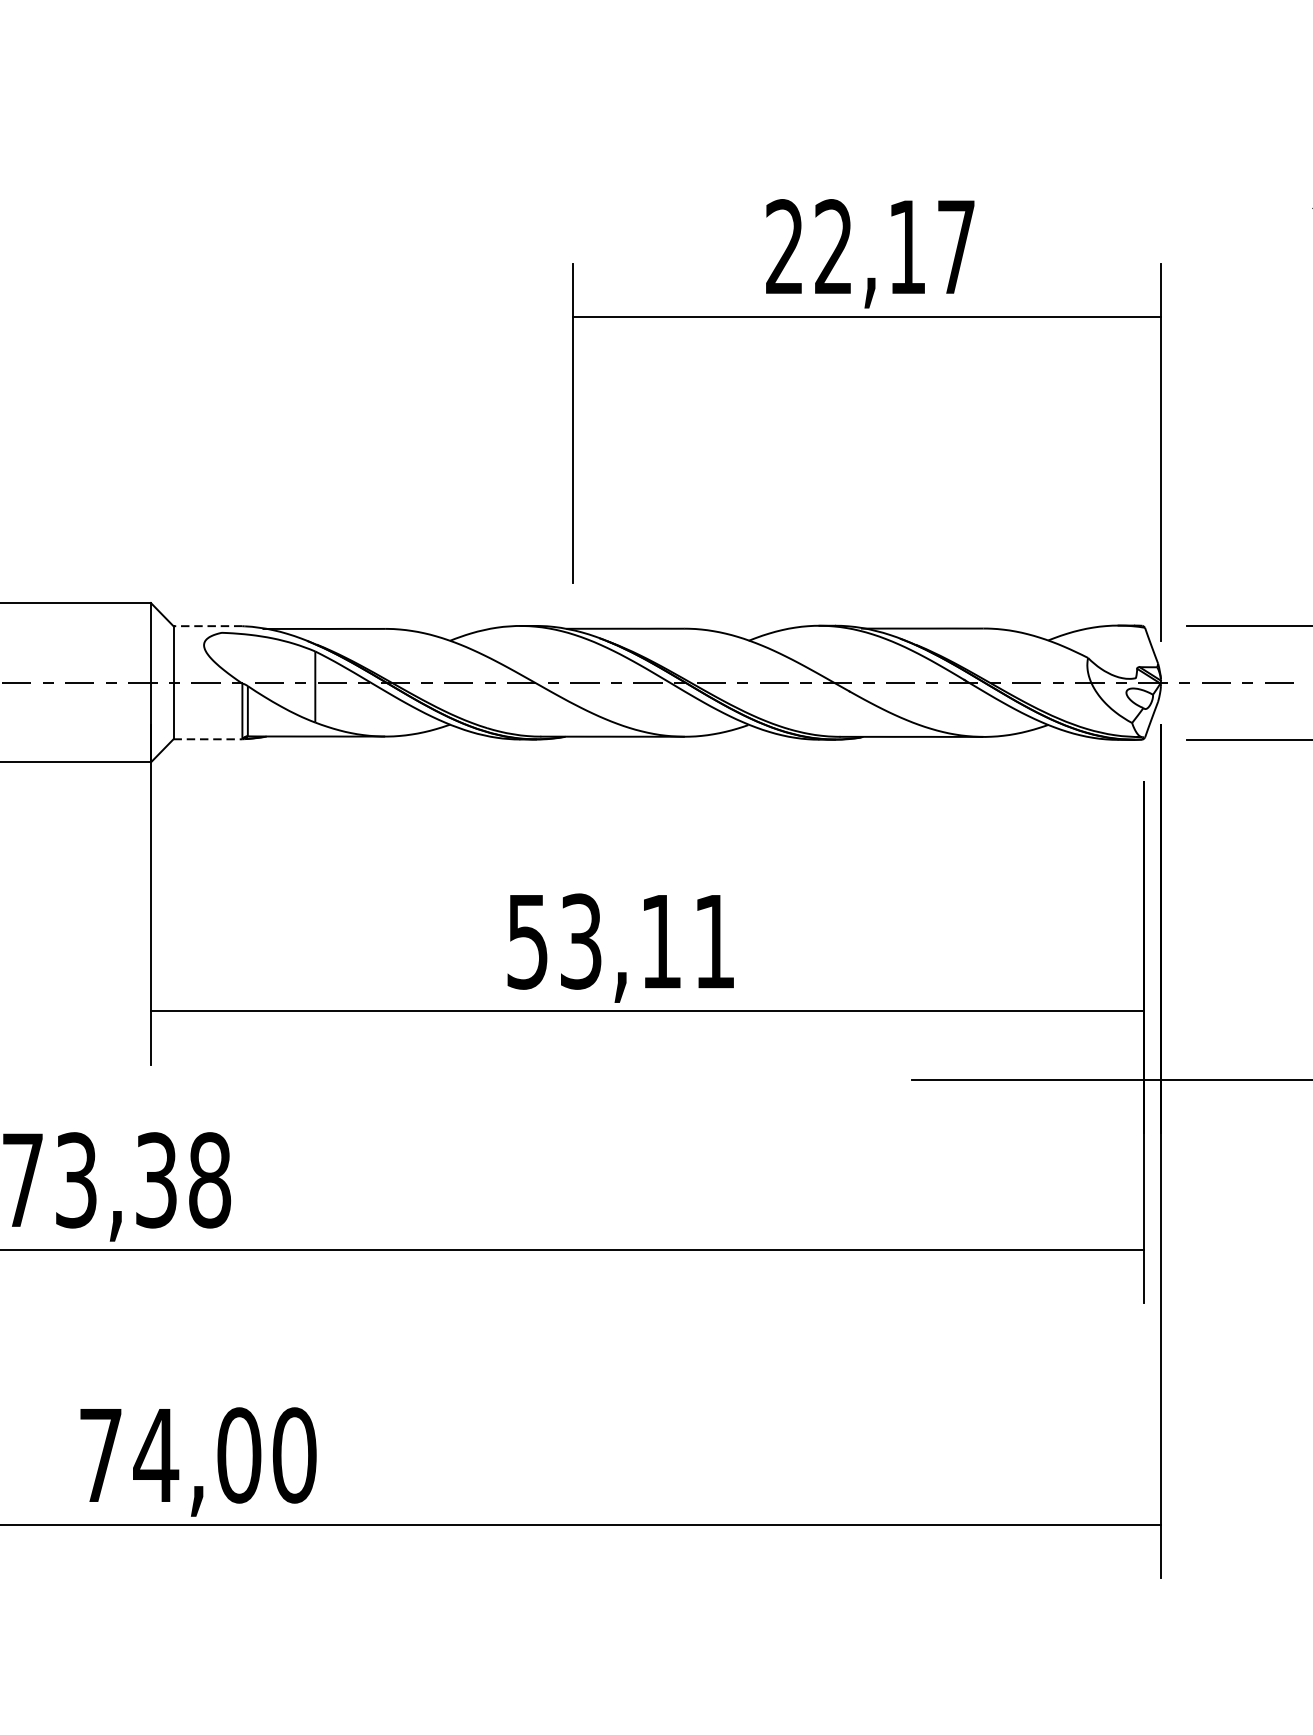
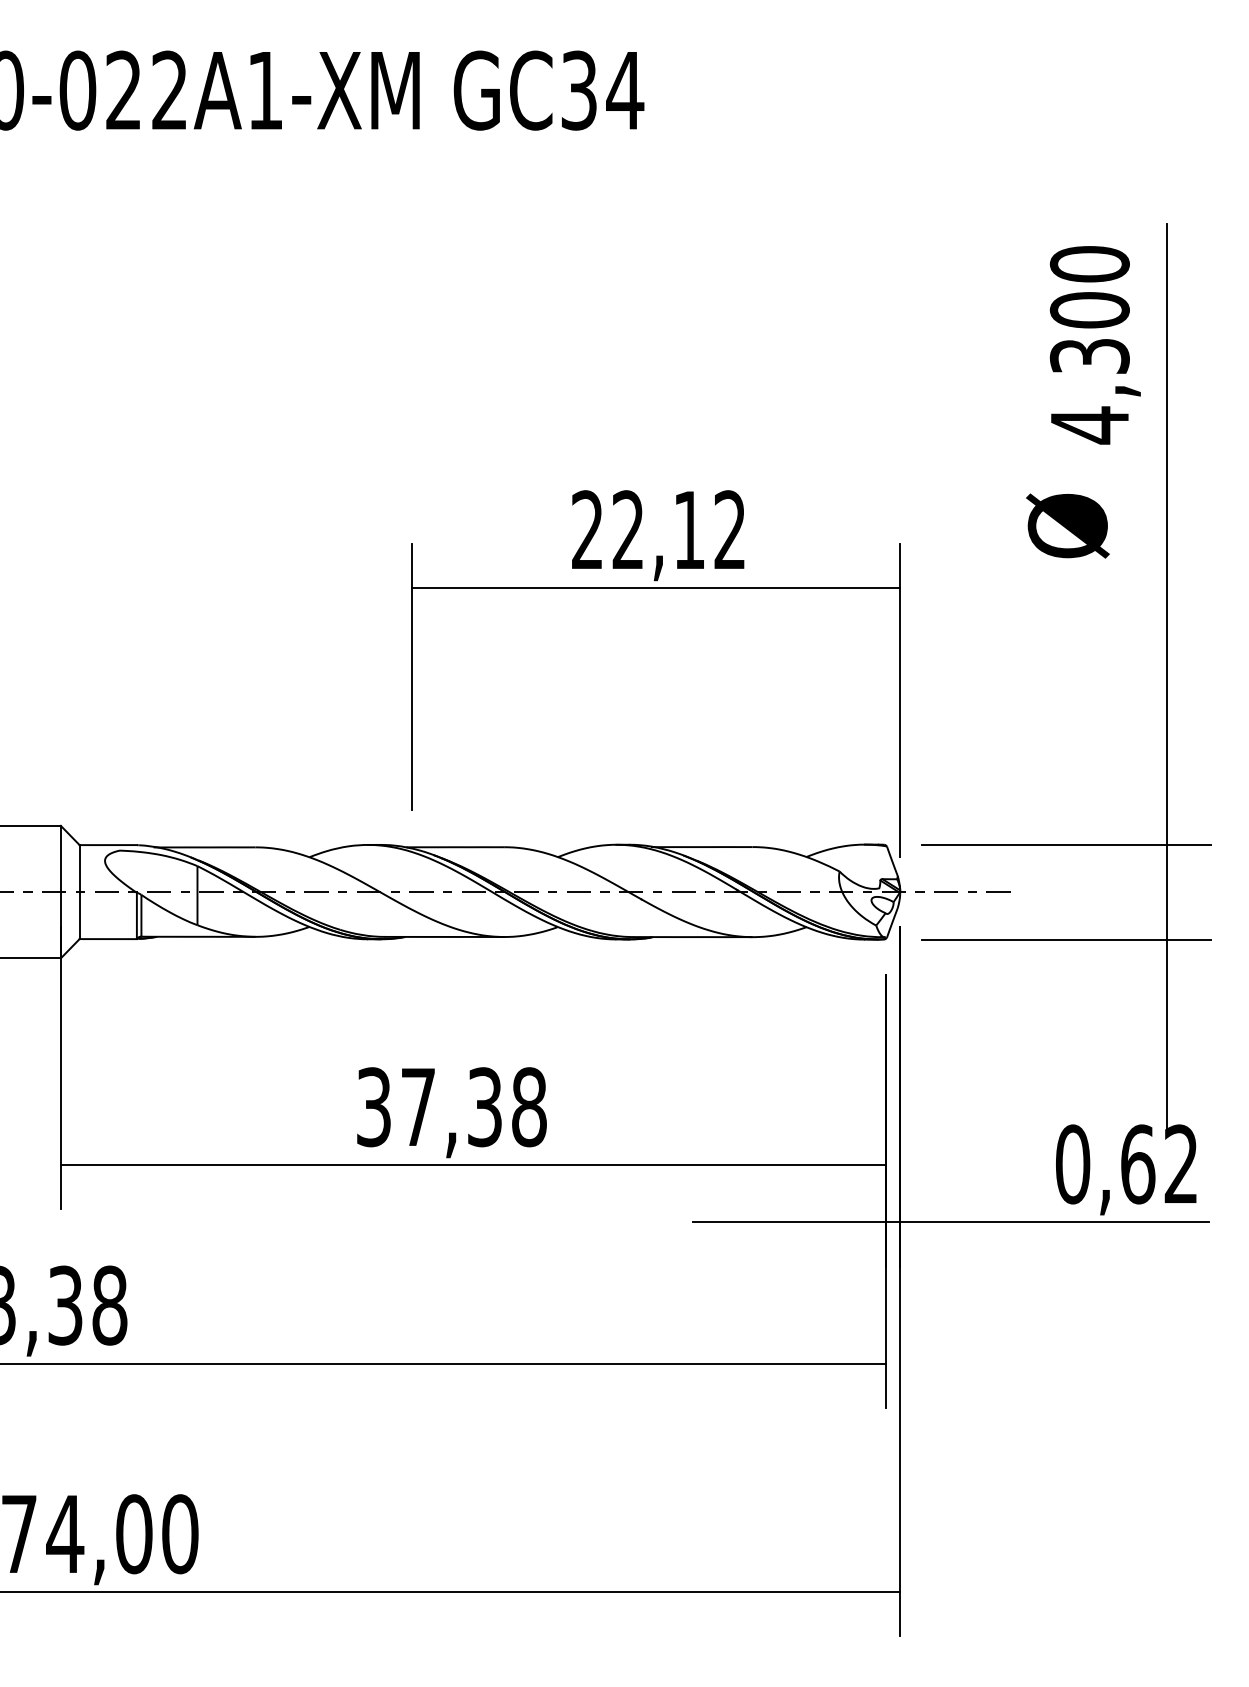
text: (955, 246) -> (729, 529), 22,17 -> 22,12
line: (208, 626) -> (108, 845), dashed -> solid
line: (208, 739) -> (108, 939), dashed -> solid
text: (620, 941) -> (451, 1107), 53,11 -> 37,38

